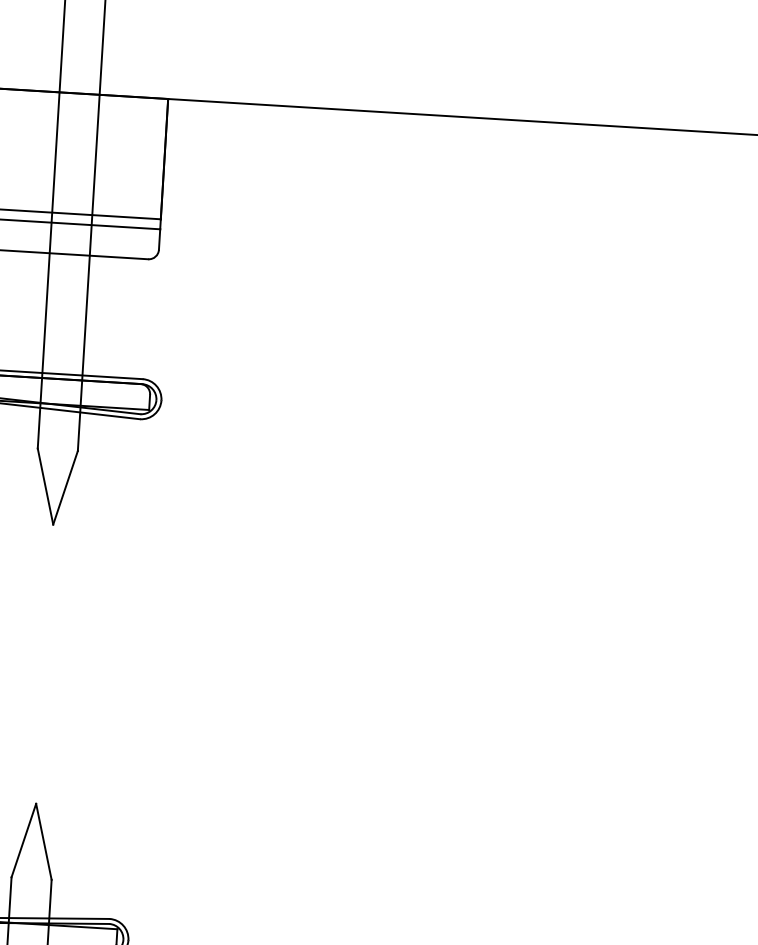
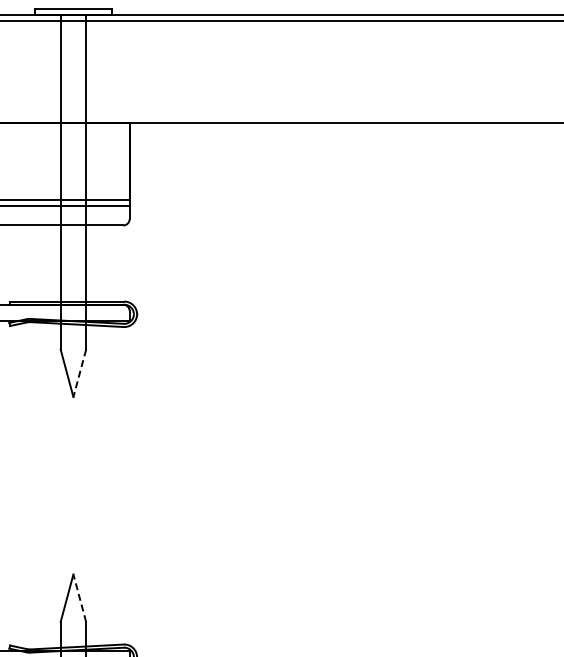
line: (65, 488) -> (79, 373), solid -> dashed
line: (43, 842) -> (79, 598), solid -> dashed

